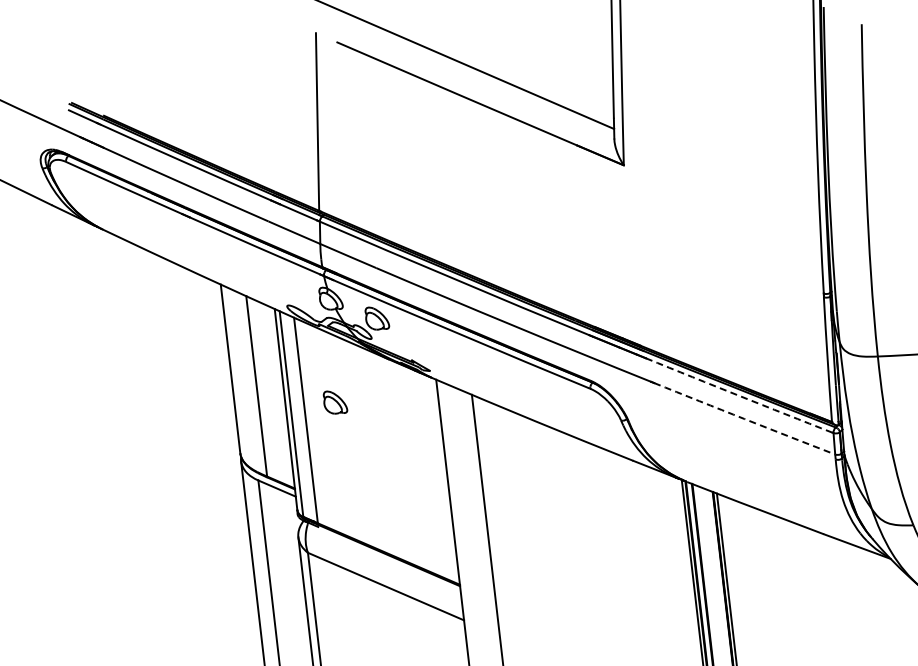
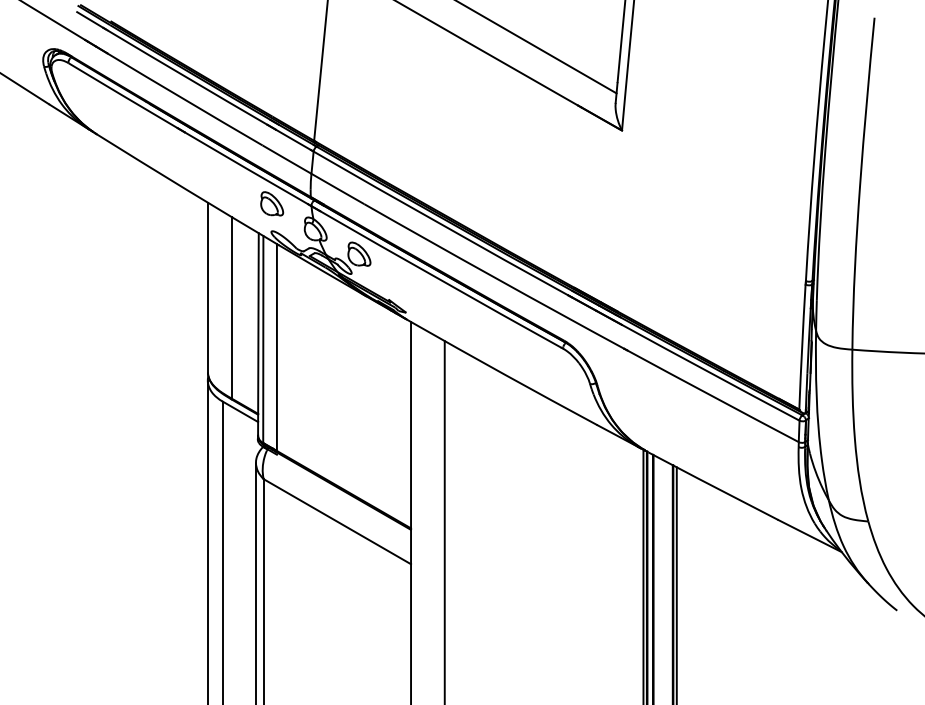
arc: (739, 395) -> (710, 372), dashed -> solid
part: (335, 401) -> (272, 203), moved
arc: (744, 419) -> (712, 396), dashed -> solid

